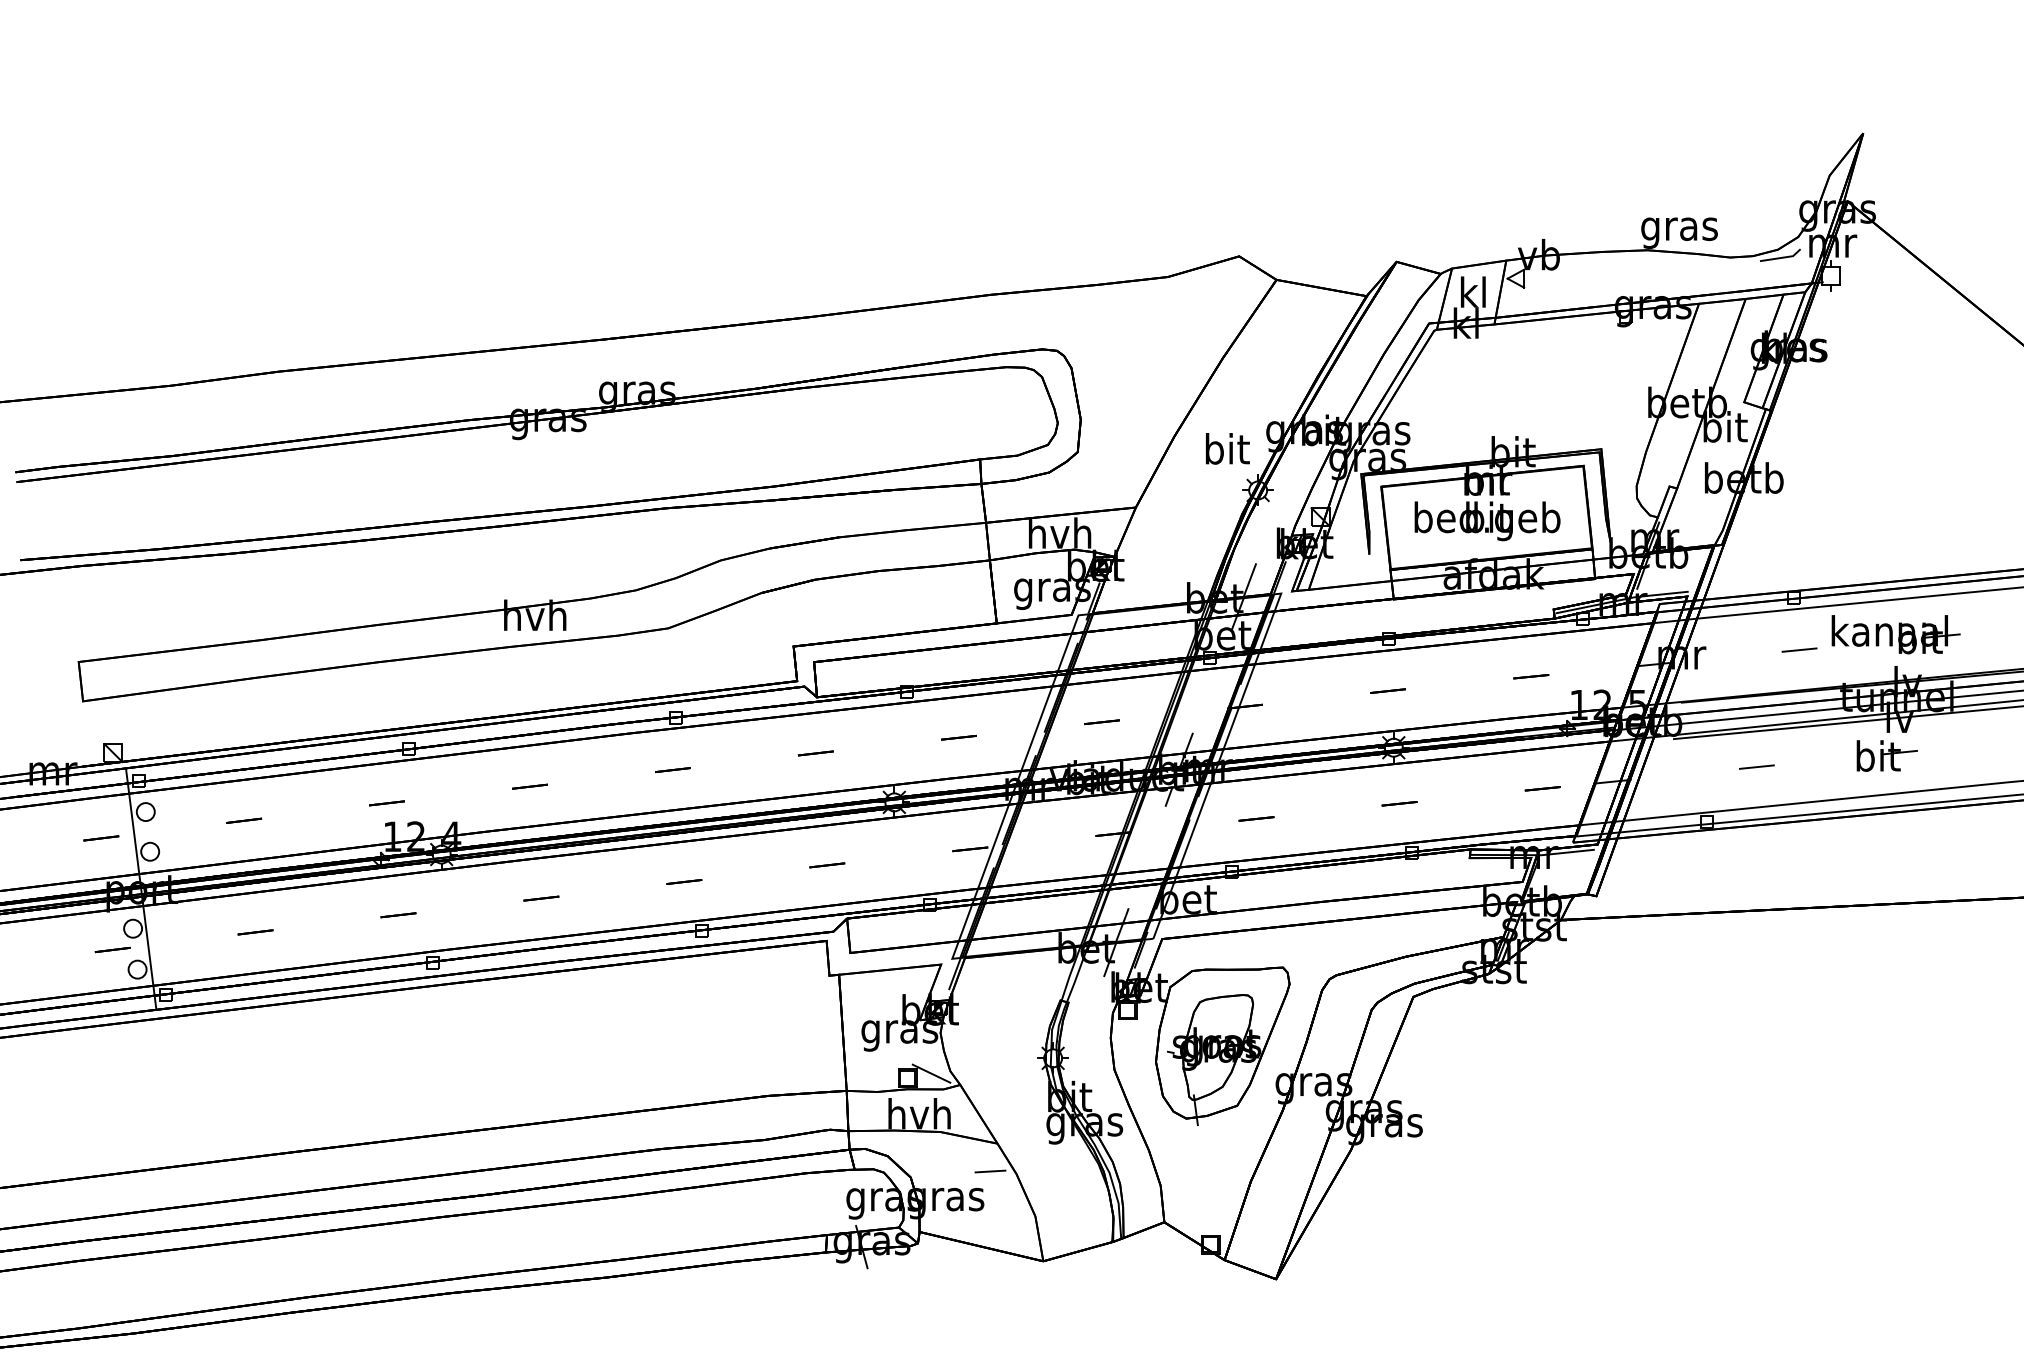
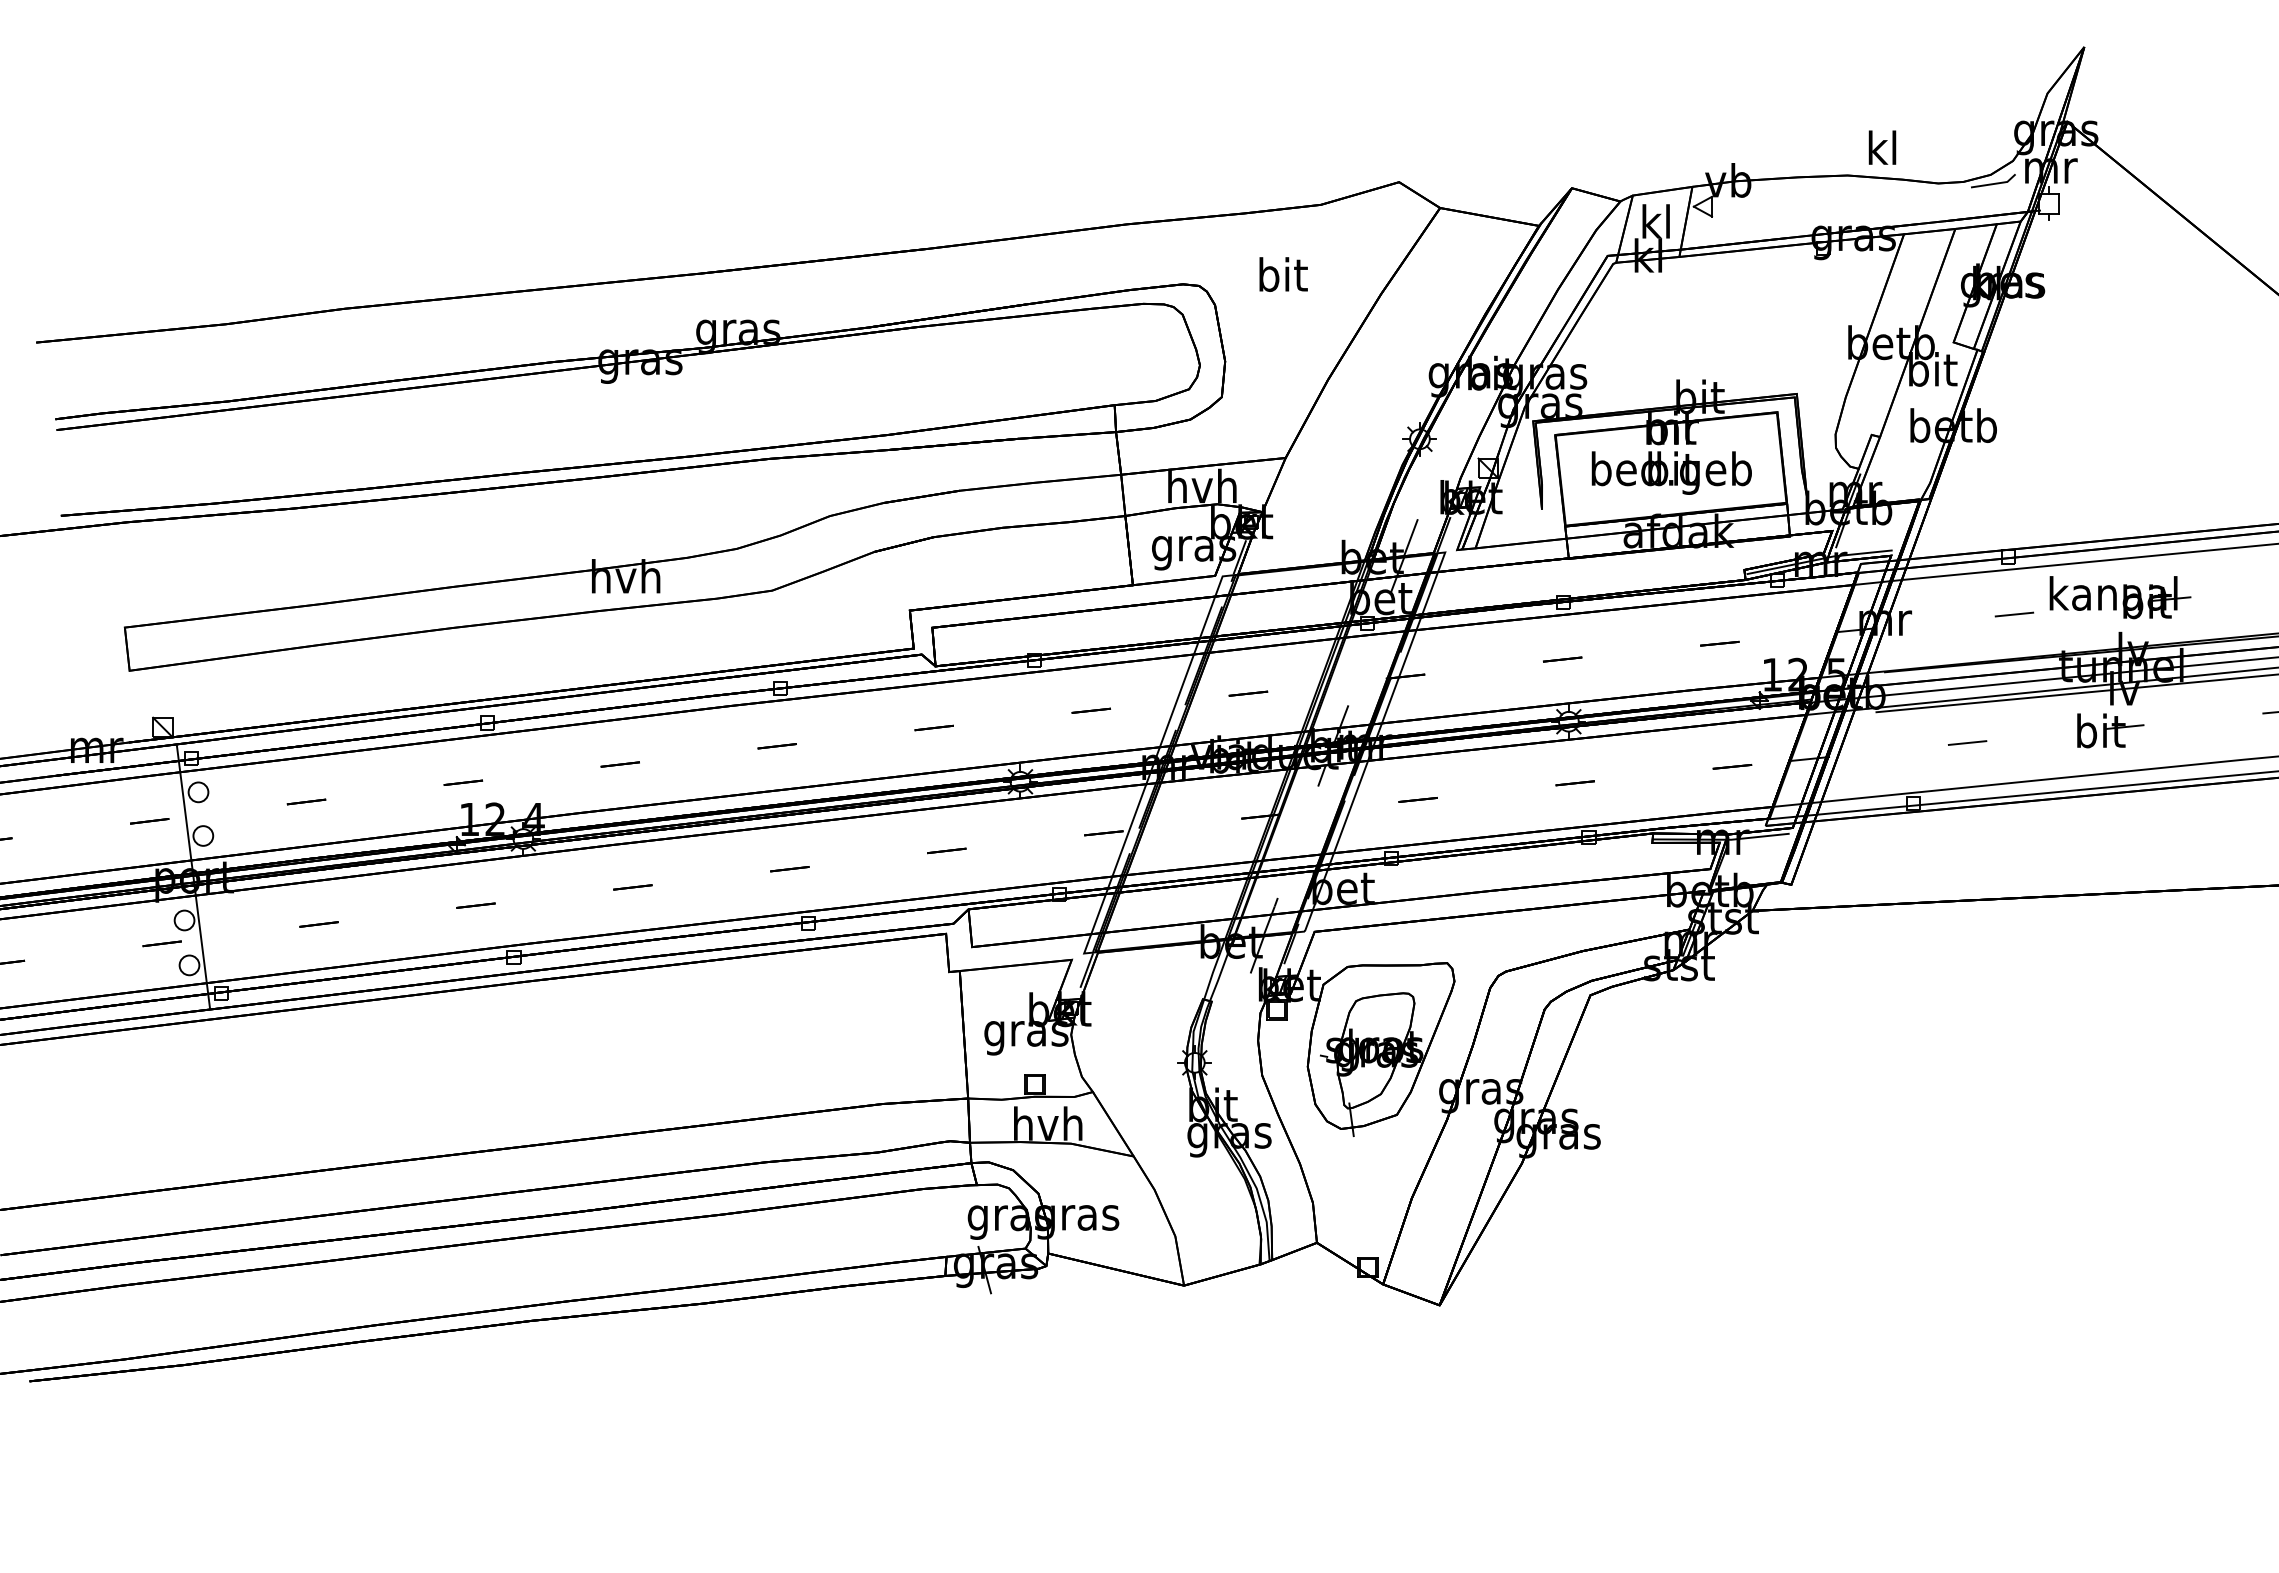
text: (1679, 229) -> (1882, 152), gras -> kl
text: (1227, 448) -> (1283, 274), moved
line: (930, 1073) -> (1060, 1079), removed
line: (990, 1171) -> (1125, 1187), removed

